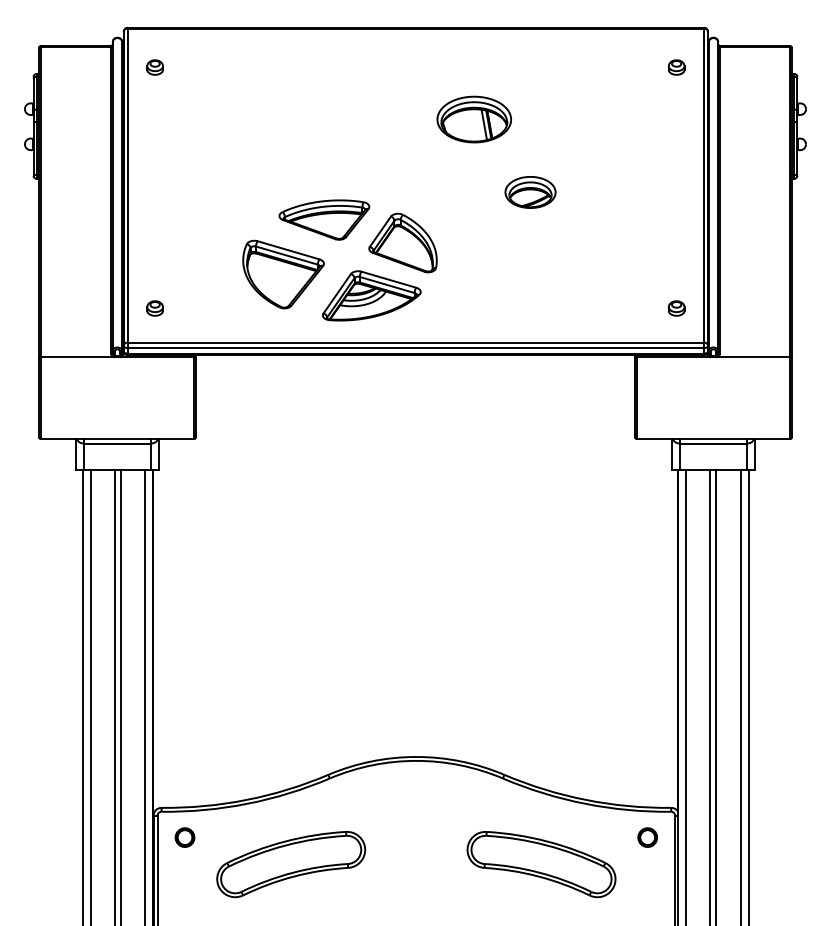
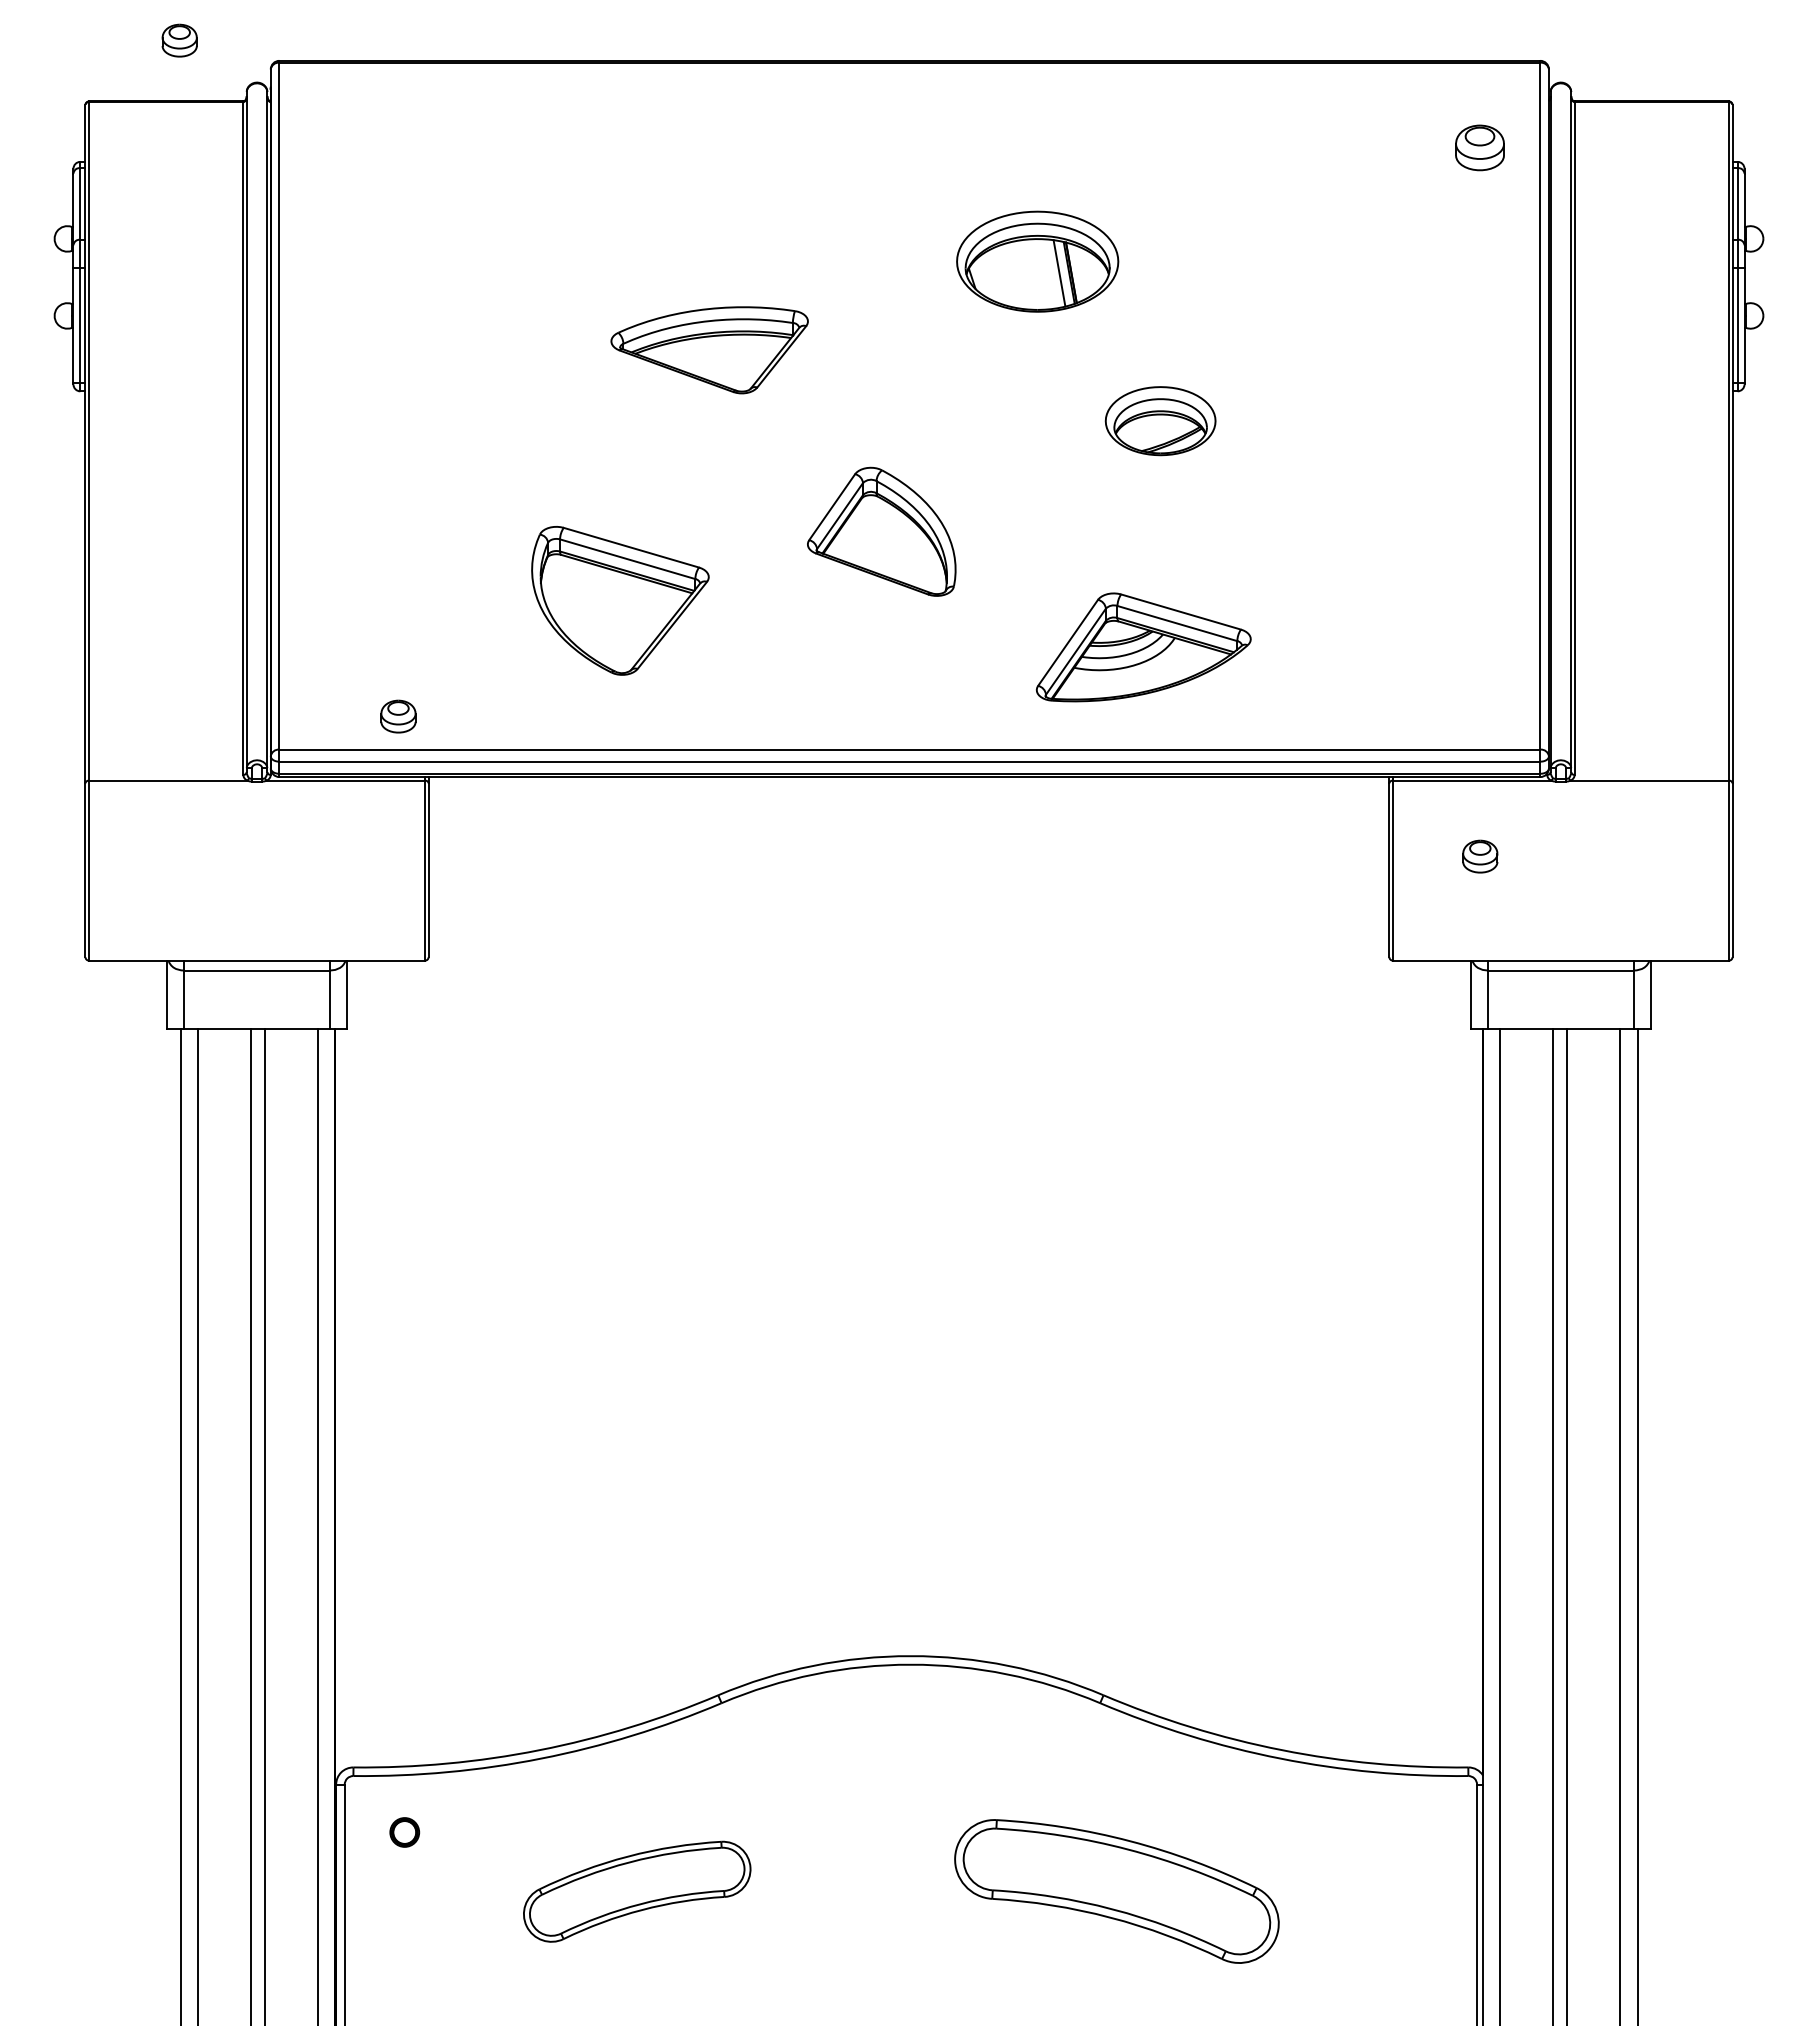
part: (154, 67) -> (178, 40), moved
part: (676, 67) -> (1479, 147), size x1.4
part: (324, 219) -> (709, 349), moved
part: (371, 295) -> (1143, 646), moved
part: (154, 308) -> (397, 716), moved
part: (676, 308) -> (1479, 856), moved
part: (184, 837) -> (403, 1832), size x0.7
part: (647, 837) -> (1416, 1832), removed
part: (291, 864) -> (637, 1891), size x0.7
part: (541, 864) -> (1116, 1891), moved

